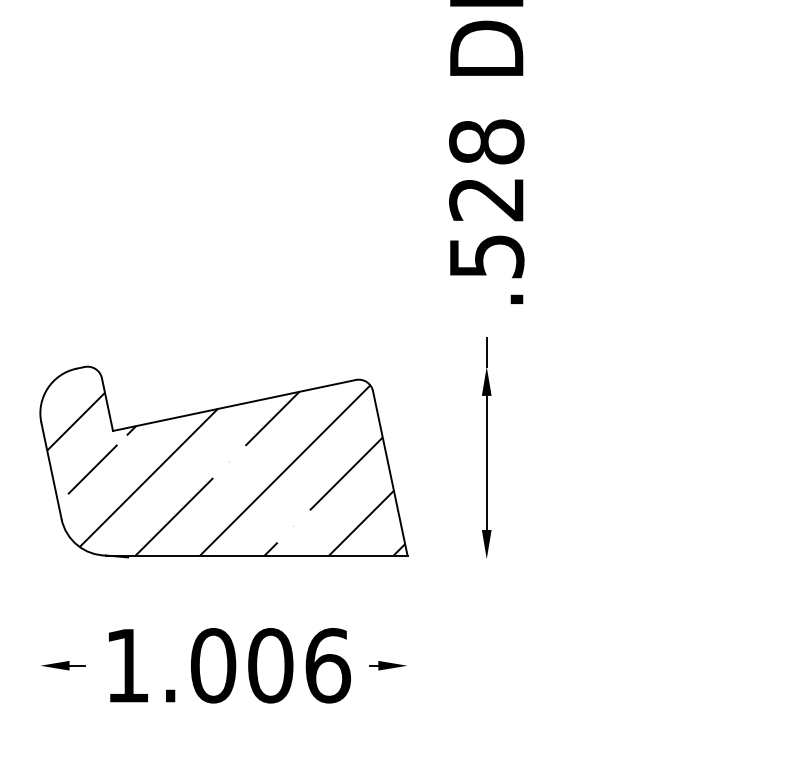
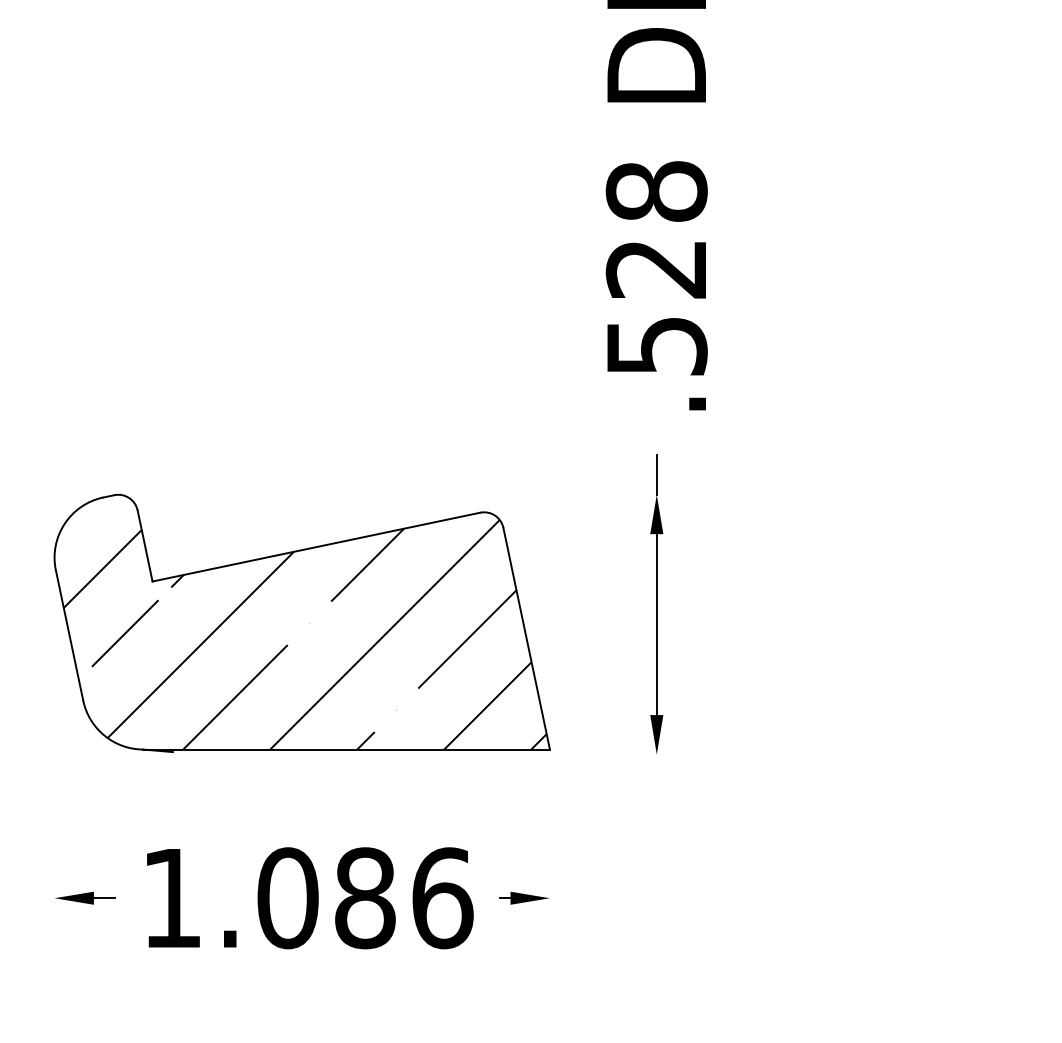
text: (270, 665) -> (365, 897), 1.006 -> 1.086

